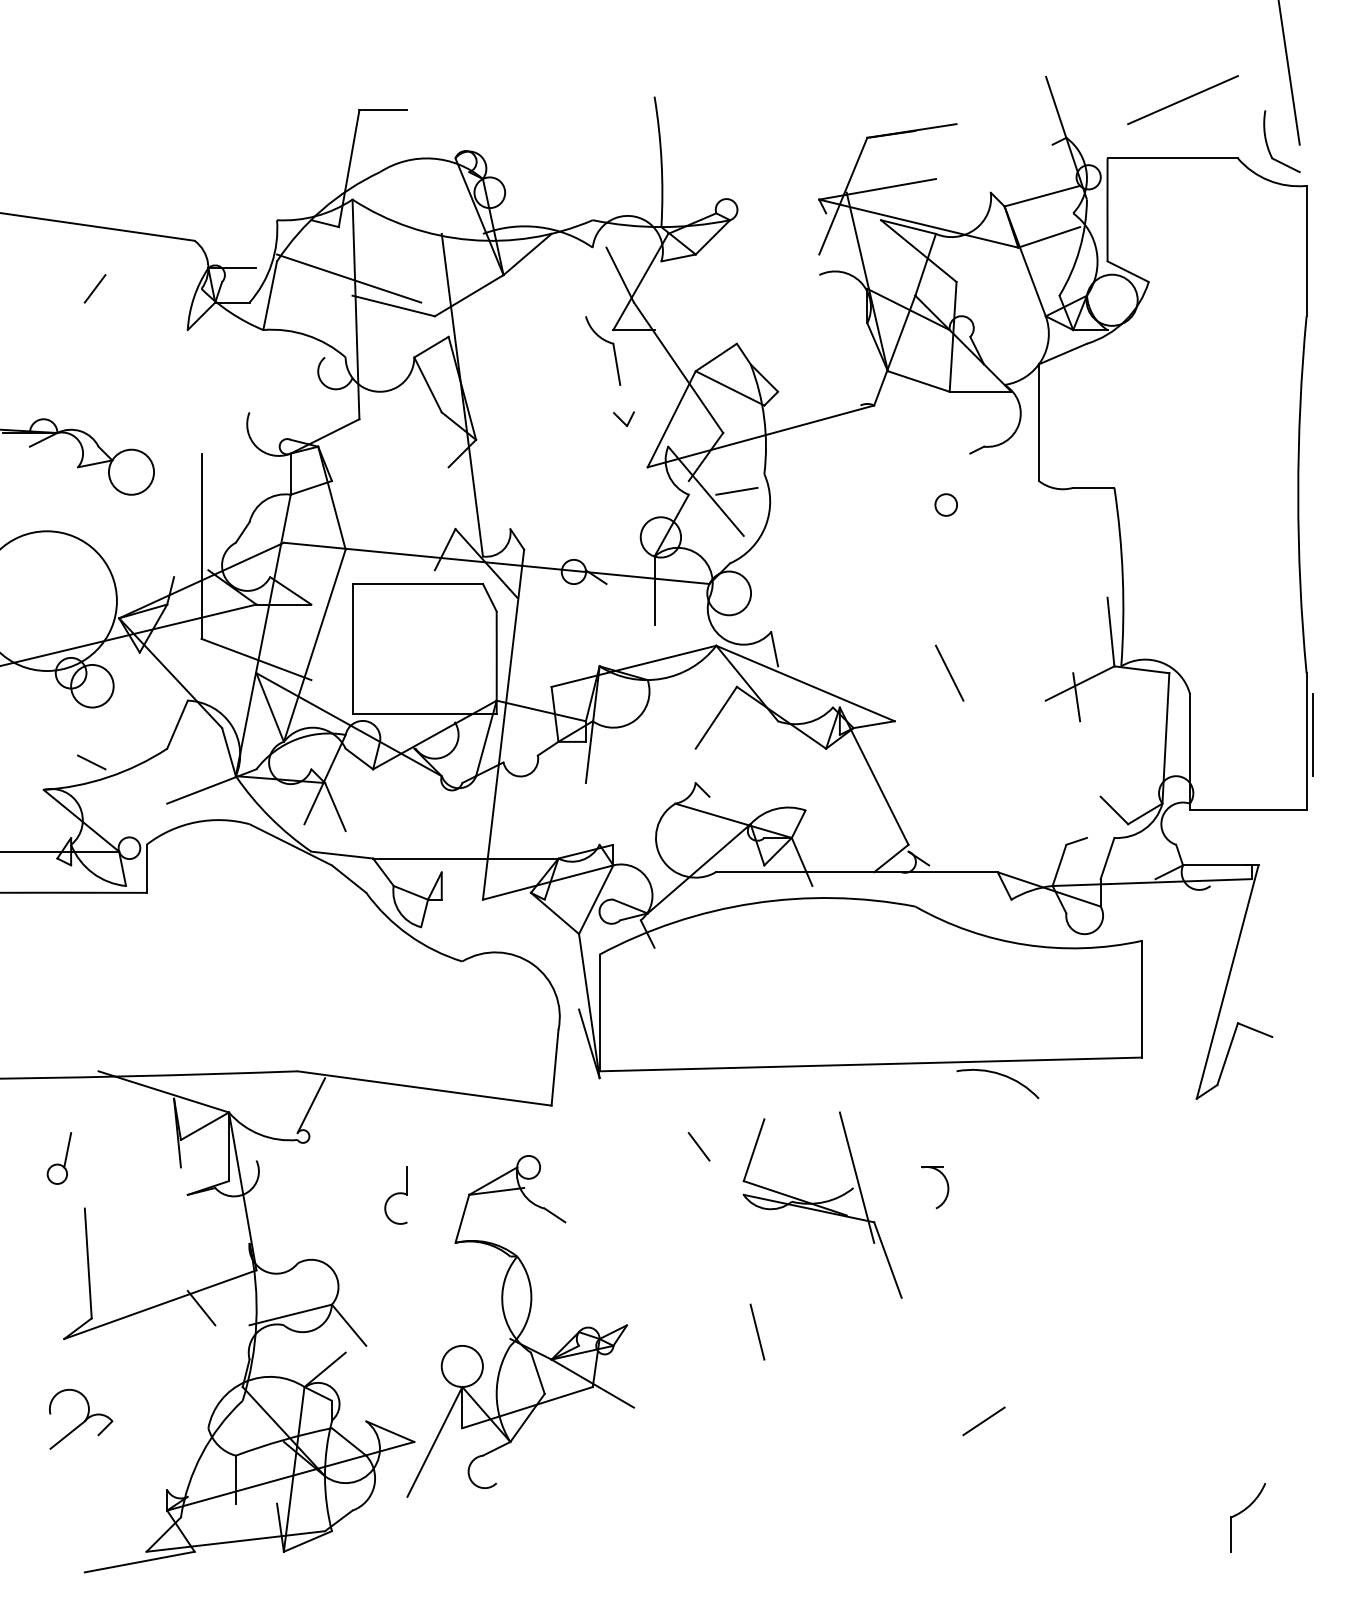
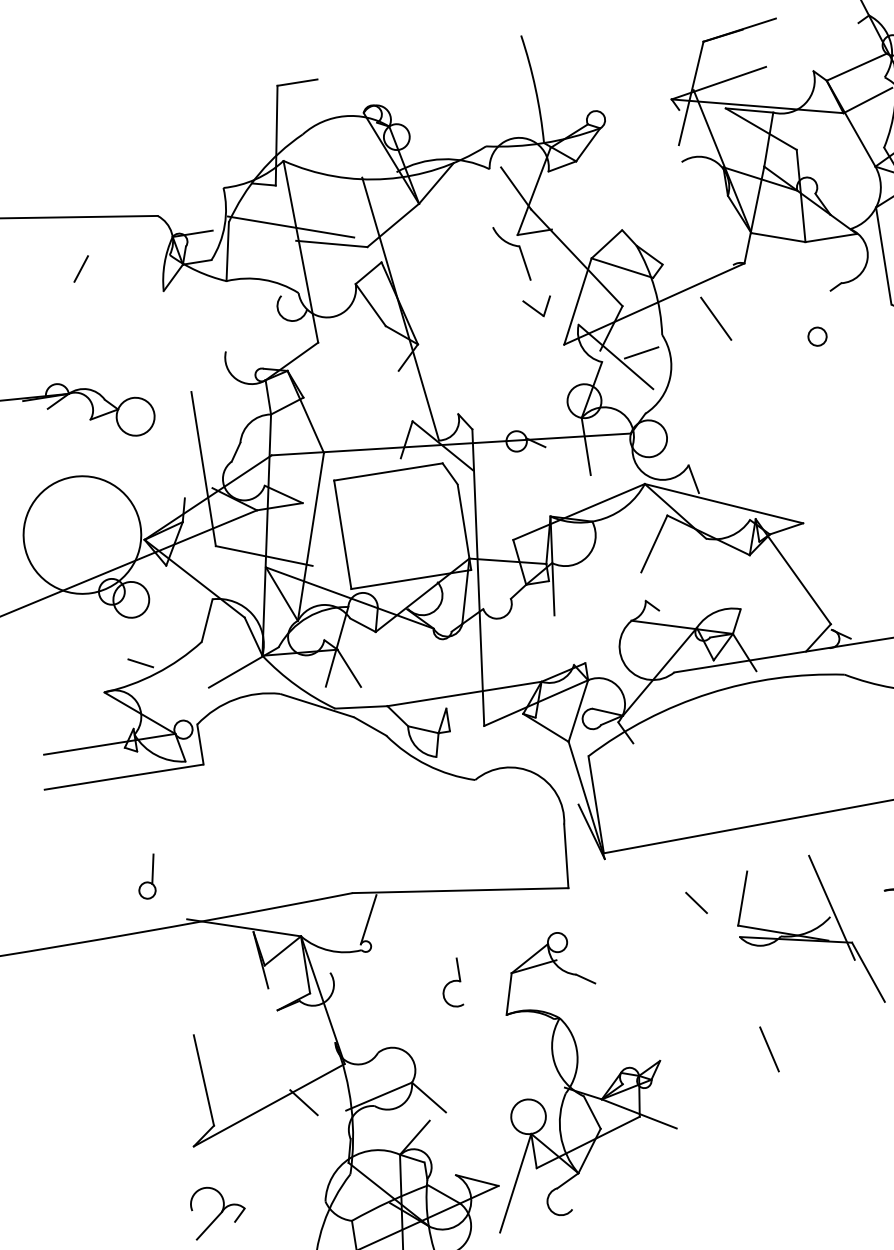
part: (623, 419) -> (537, 308), size x1.6
line: (949, 672) -> (715, 318), moved
part: (59, 1158) -> (147, 877), moved

